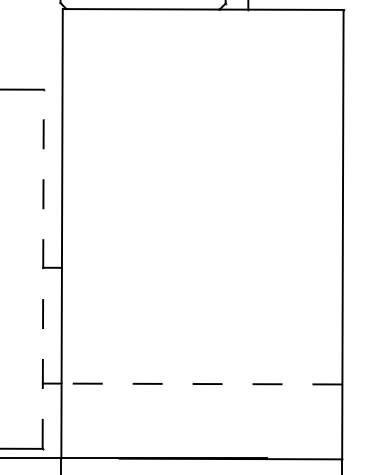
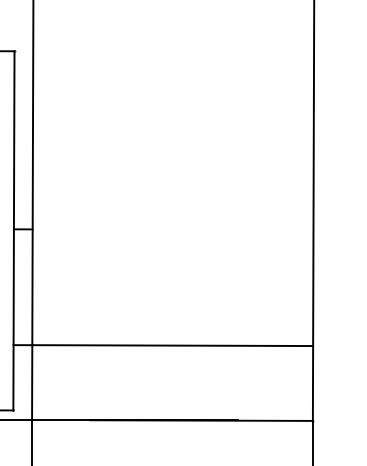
line: (43, 269) -> (14, 231), dashed -> solid
line: (201, 384) -> (172, 346), dashed -> solid

